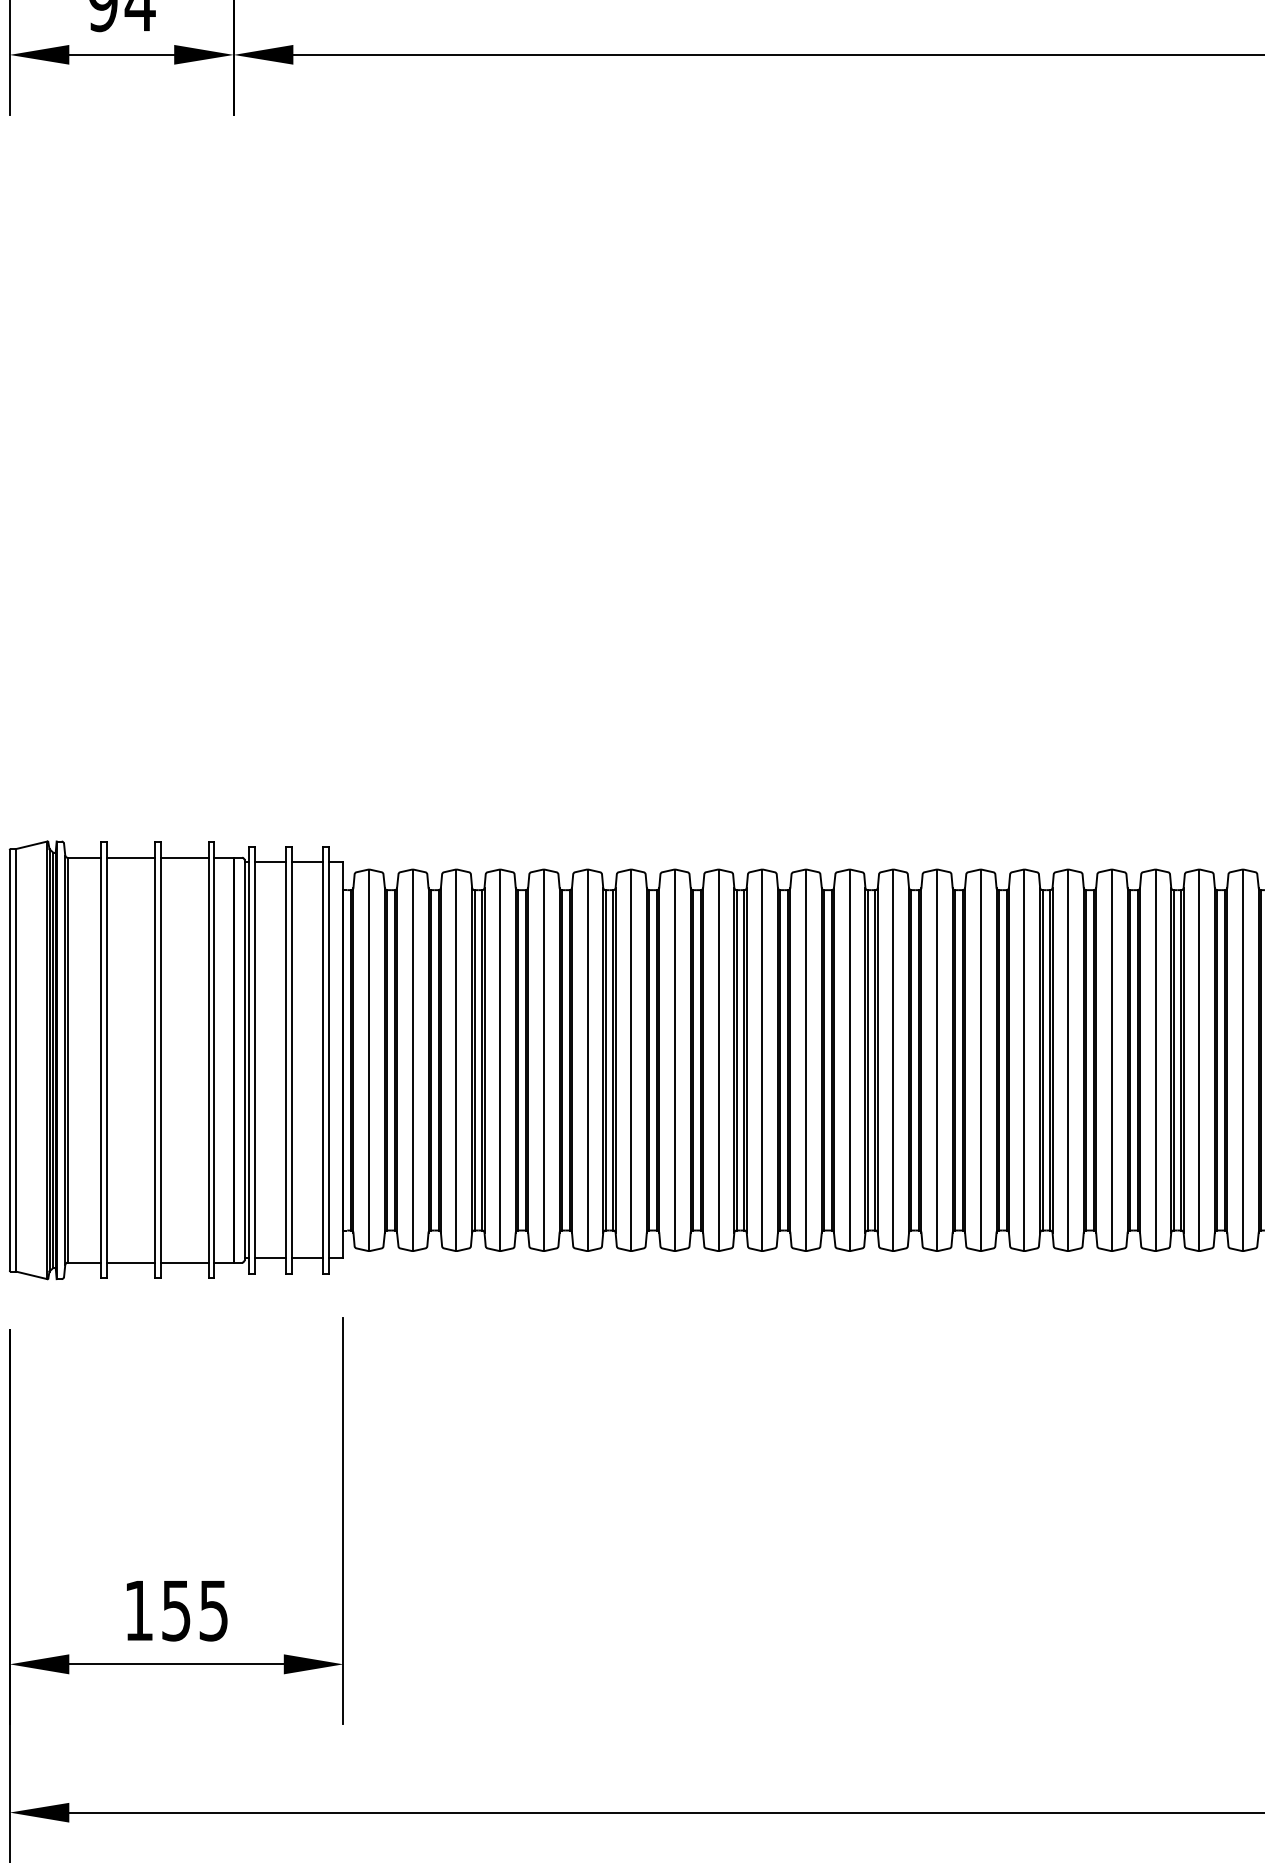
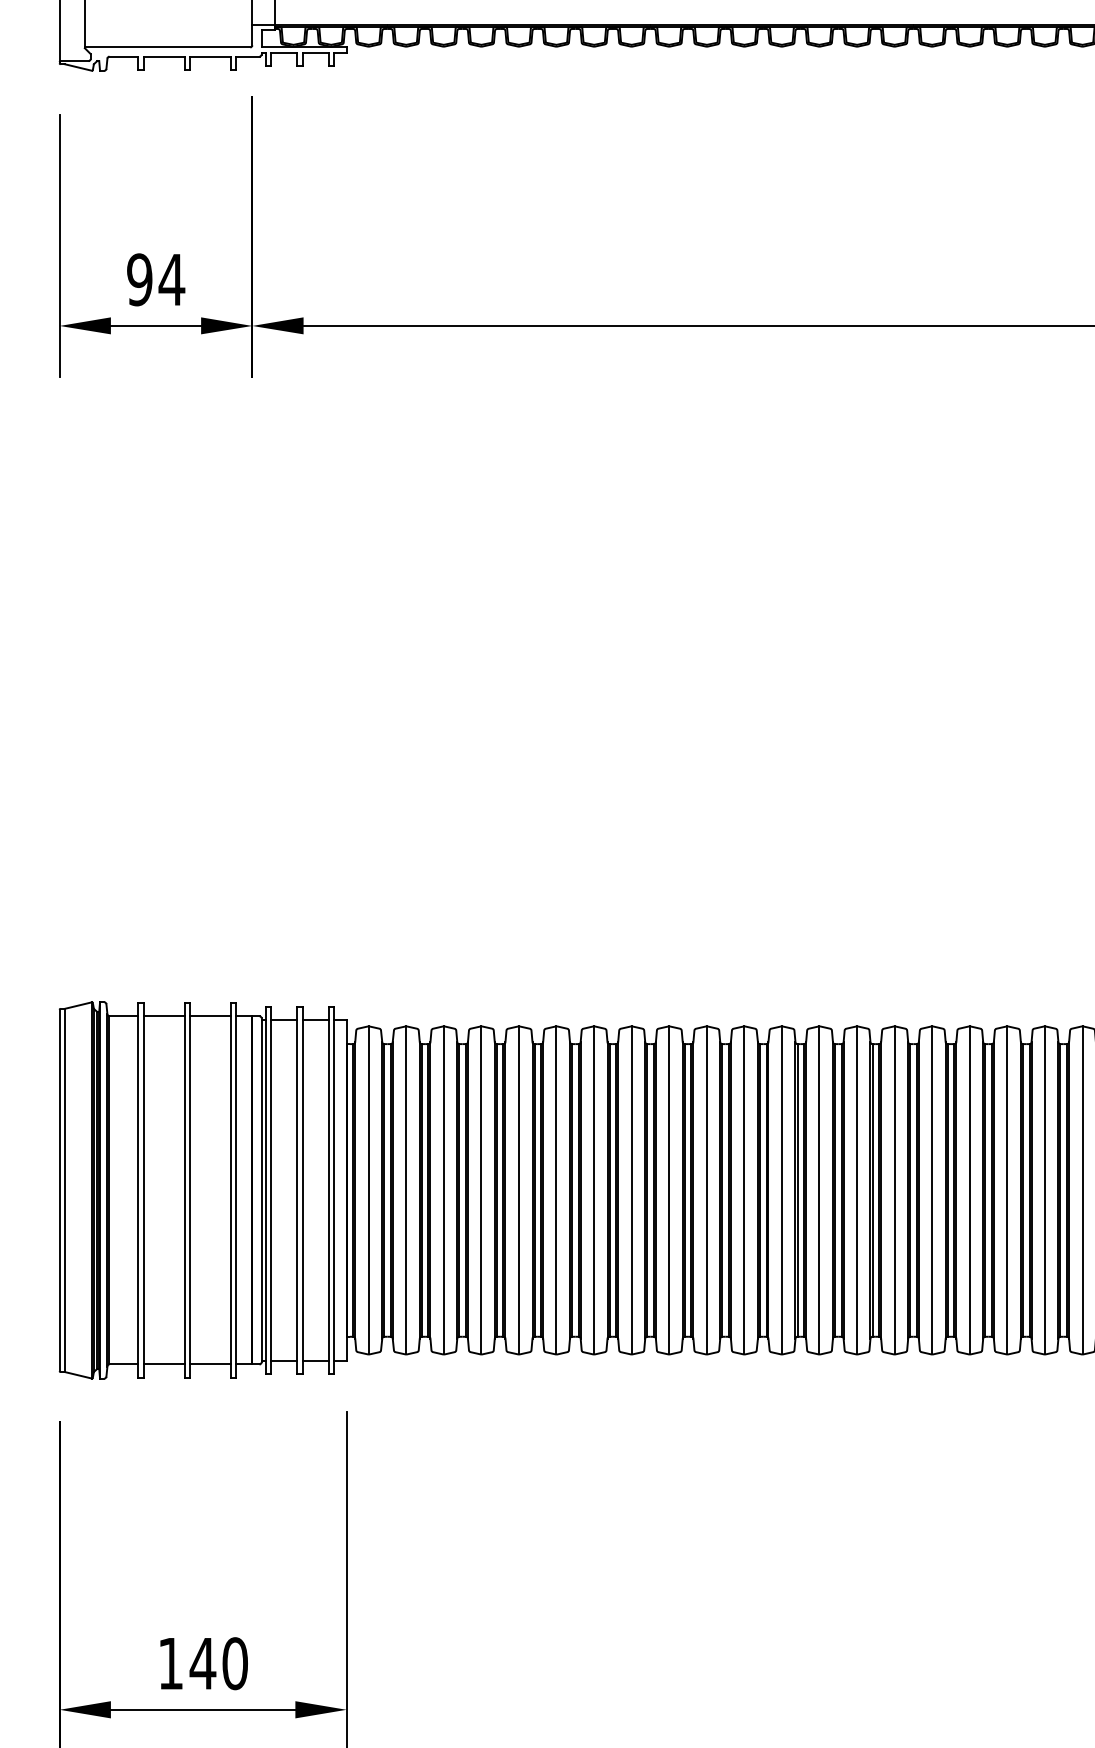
text: (194, 1610) -> (218, 1663), 155 -> 140

